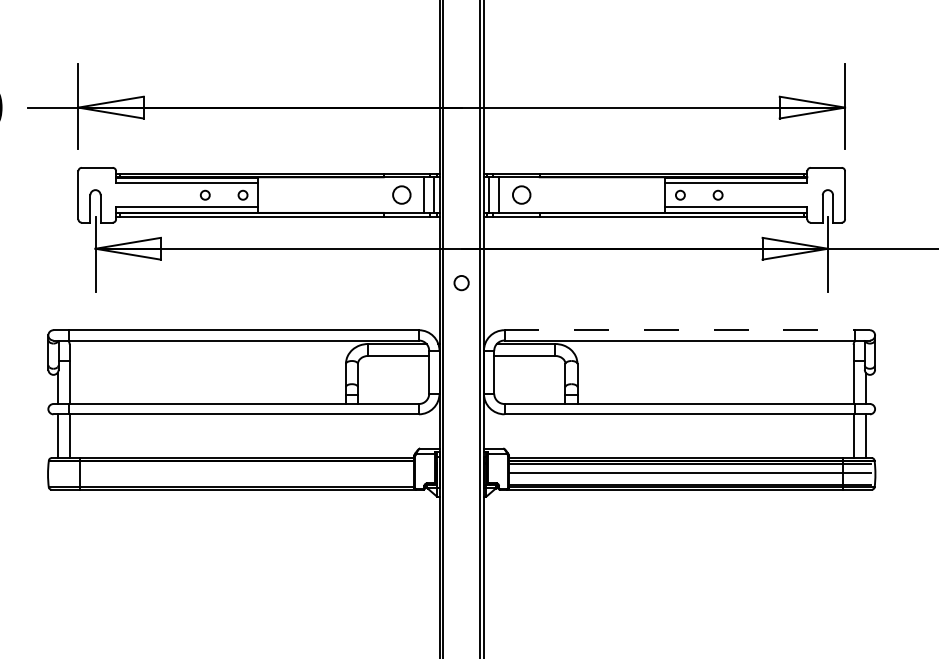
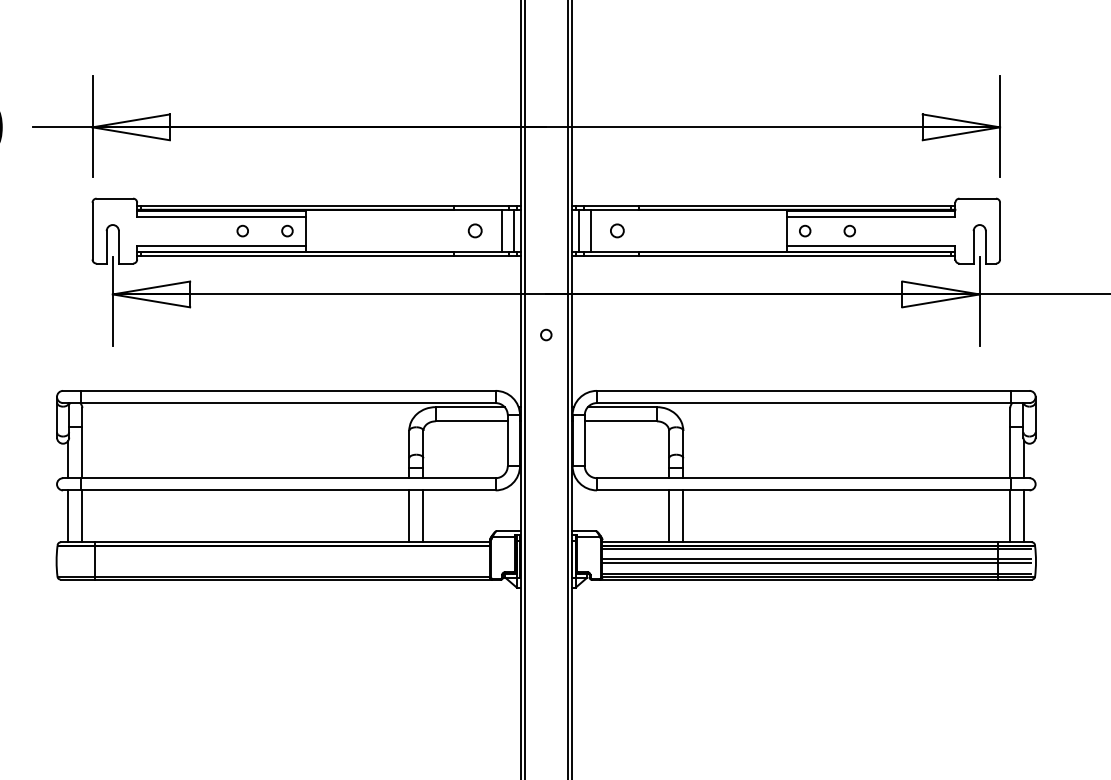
circle: (401, 194) -> (474, 230), size x0.62
circle: (521, 194) -> (617, 230), size x0.62
circle: (461, 282) -> (546, 334), size x0.62
line: (687, 329) -> (813, 390), dashed -> solid
line: (346, 436) -> (409, 516), added
line: (357, 436) -> (423, 516), added
line: (565, 436) -> (669, 516), added
line: (577, 436) -> (683, 516), added
line: (689, 476) -> (816, 563), added

